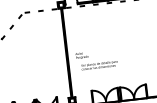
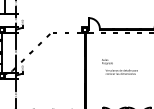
text: (96, 59) -> (119, 66), moved

